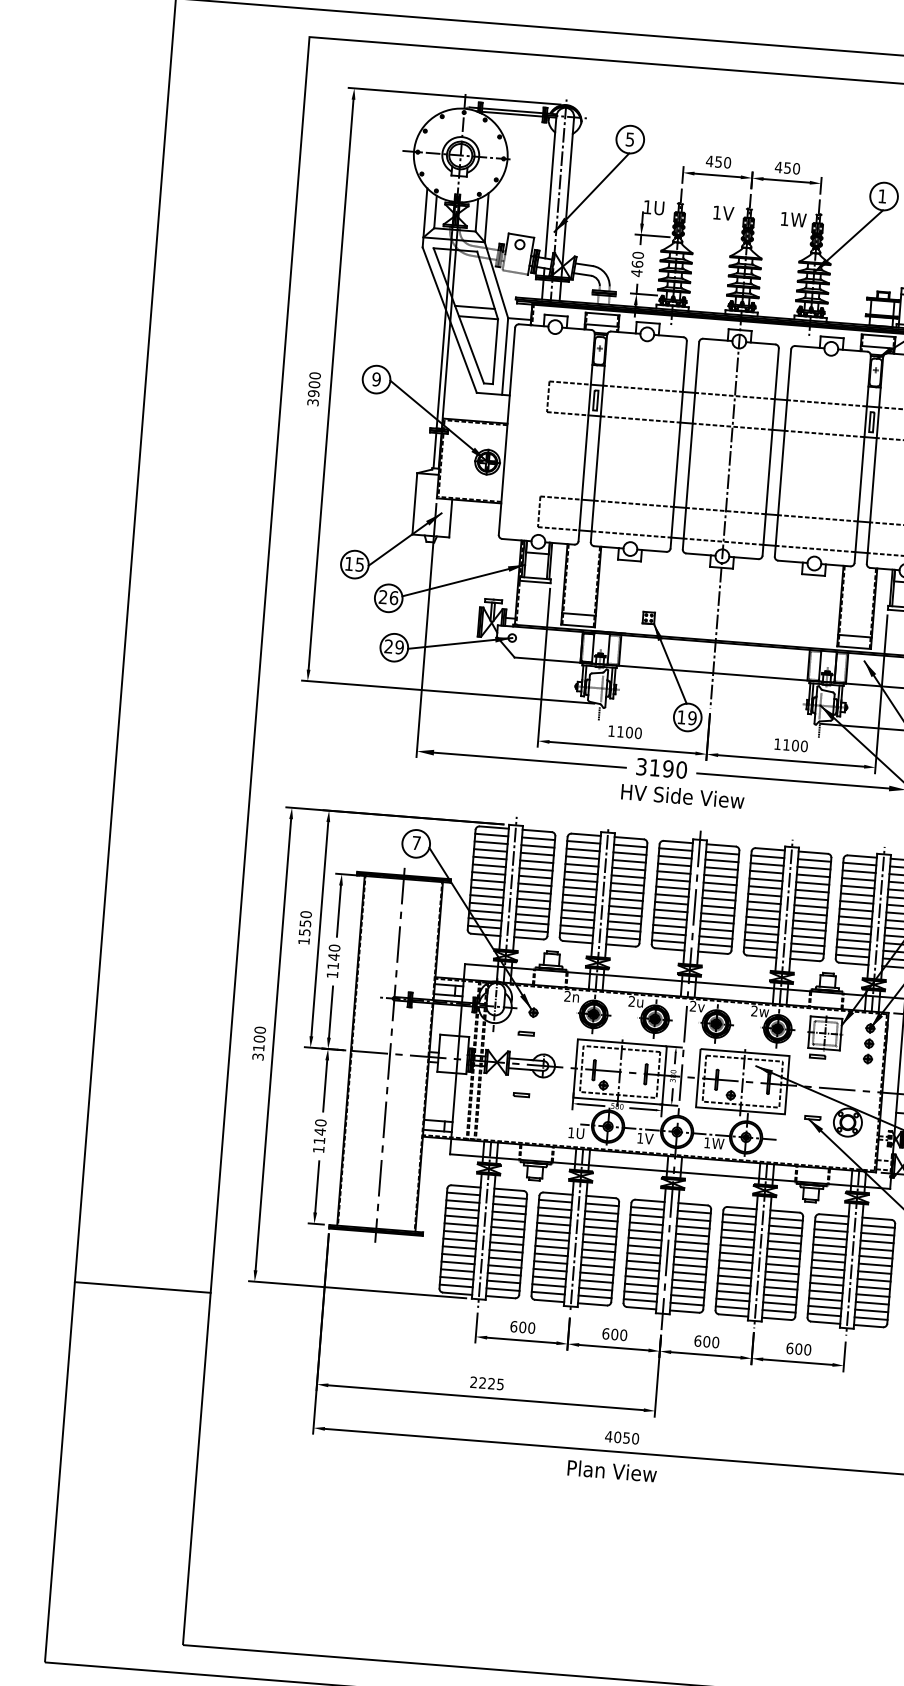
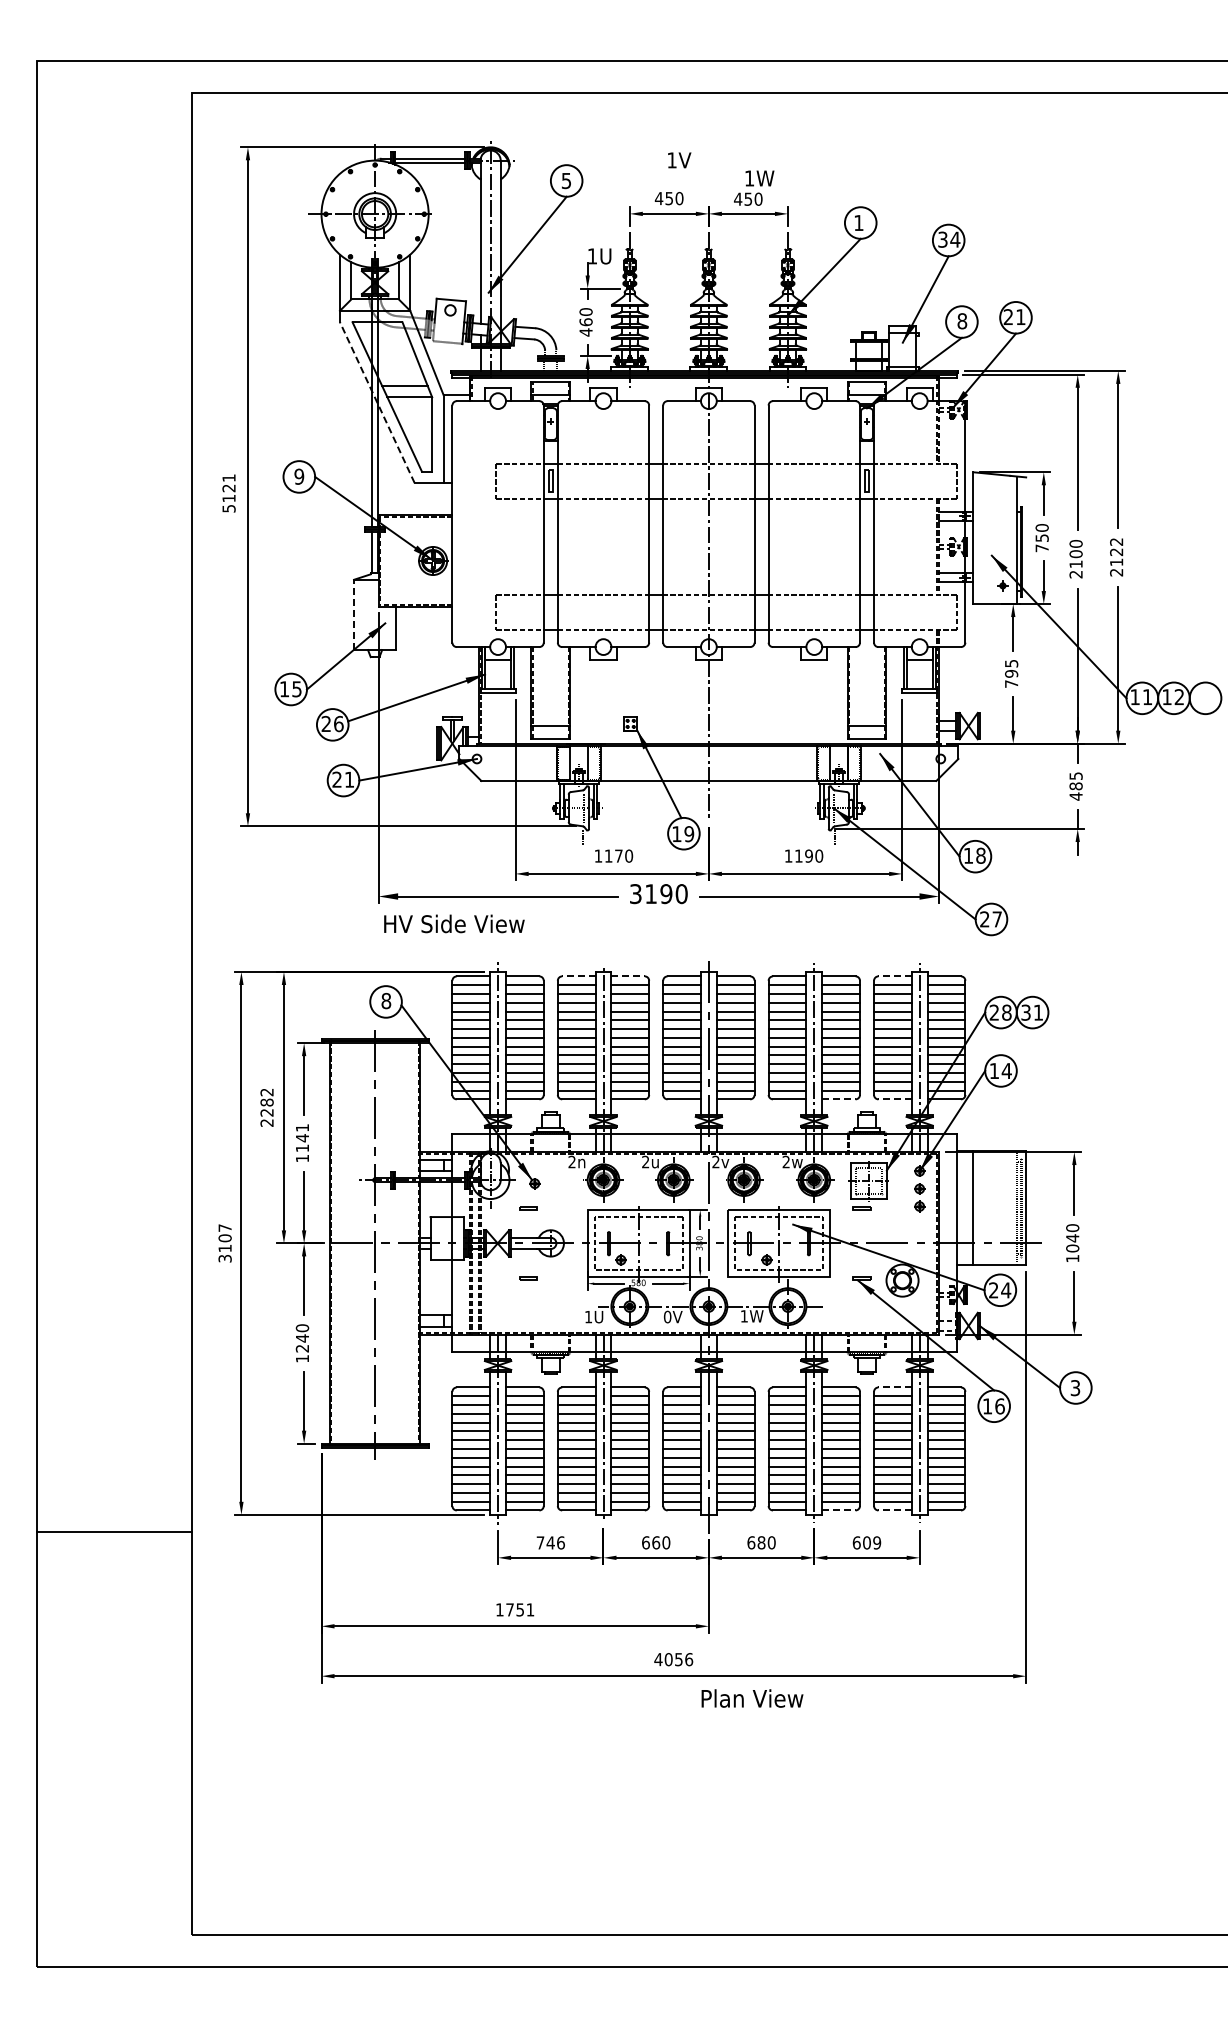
text: (723, 213) -> (679, 160), moved
text: (793, 219) -> (759, 178), moved
line: (449, 320) -> (377, 402), solid -> dashed
text: (313, 389) -> (228, 493), 3900 -> 5121
line: (415, 503) -> (354, 614), solid -> dashed
text: (399, 647) -> (349, 779), 29 -> 21
text: (629, 732) -> (618, 855), 1100 -> 1170
text: (795, 745) -> (808, 855), 1100 -> 1190
text: (682, 795) -> (454, 923), moved
line: (585, 834) -> (578, 976), solid -> dashed
line: (629, 838) -> (628, 976), solid -> dashed
text: (416, 842) -> (386, 1000), 7 -> 8
line: (862, 856) -> (895, 976), solid -> dashed
text: (304, 927) -> (266, 1107), 1550 -> 2282
text: (334, 947) -> (302, 1127), 1140 -> 1141
line: (804, 960) -> (838, 1099), solid -> dashed
line: (854, 964) -> (895, 1099), solid -> dashed
text: (259, 1030) -> (224, 1228), 3100 -> 3107
text: (640, 1137) -> (667, 1316), 1V -> 0V
text: (318, 1140) -> (301, 1348), 1140 -> 1240
line: (834, 1215) -> (895, 1387), solid -> dashed
line: (776, 1318) -> (838, 1510), solid -> dashed
line: (825, 1322) -> (895, 1510), solid -> dashed
text: (522, 1327) -> (550, 1542), 600 -> 746
text: (615, 1334) -> (656, 1542), 600 -> 660
text: (706, 1341) -> (761, 1542), 600 -> 680
text: (808, 1349) -> (877, 1542), 600 -> 609
text: (487, 1383) -> (515, 1609), 2225 -> 1751
text: (635, 1438) -> (689, 1659), 4050 -> 4056
text: (612, 1471) -> (752, 1698), moved

